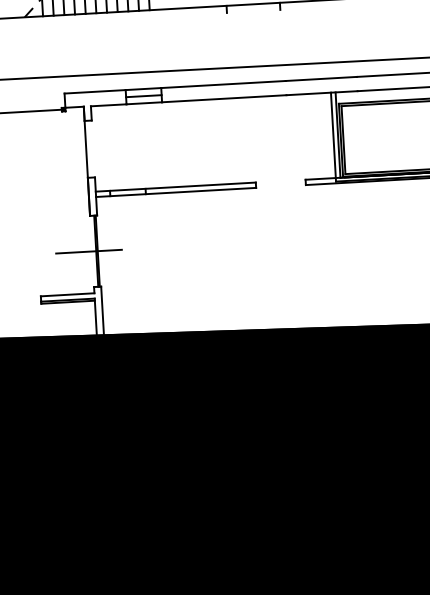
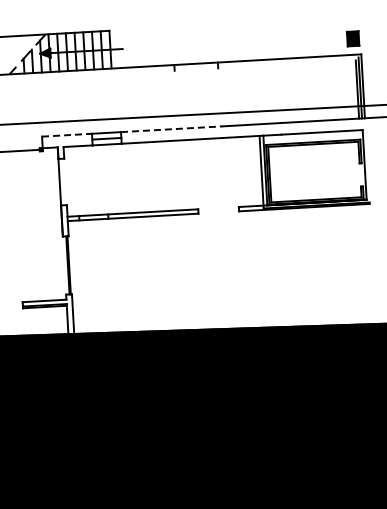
line: (223, 84) -> (171, 129), solid -> dashed
line: (95, 92) -> (67, 135), solid -> dashed
line: (88, 251) -> (61, 265), removed

